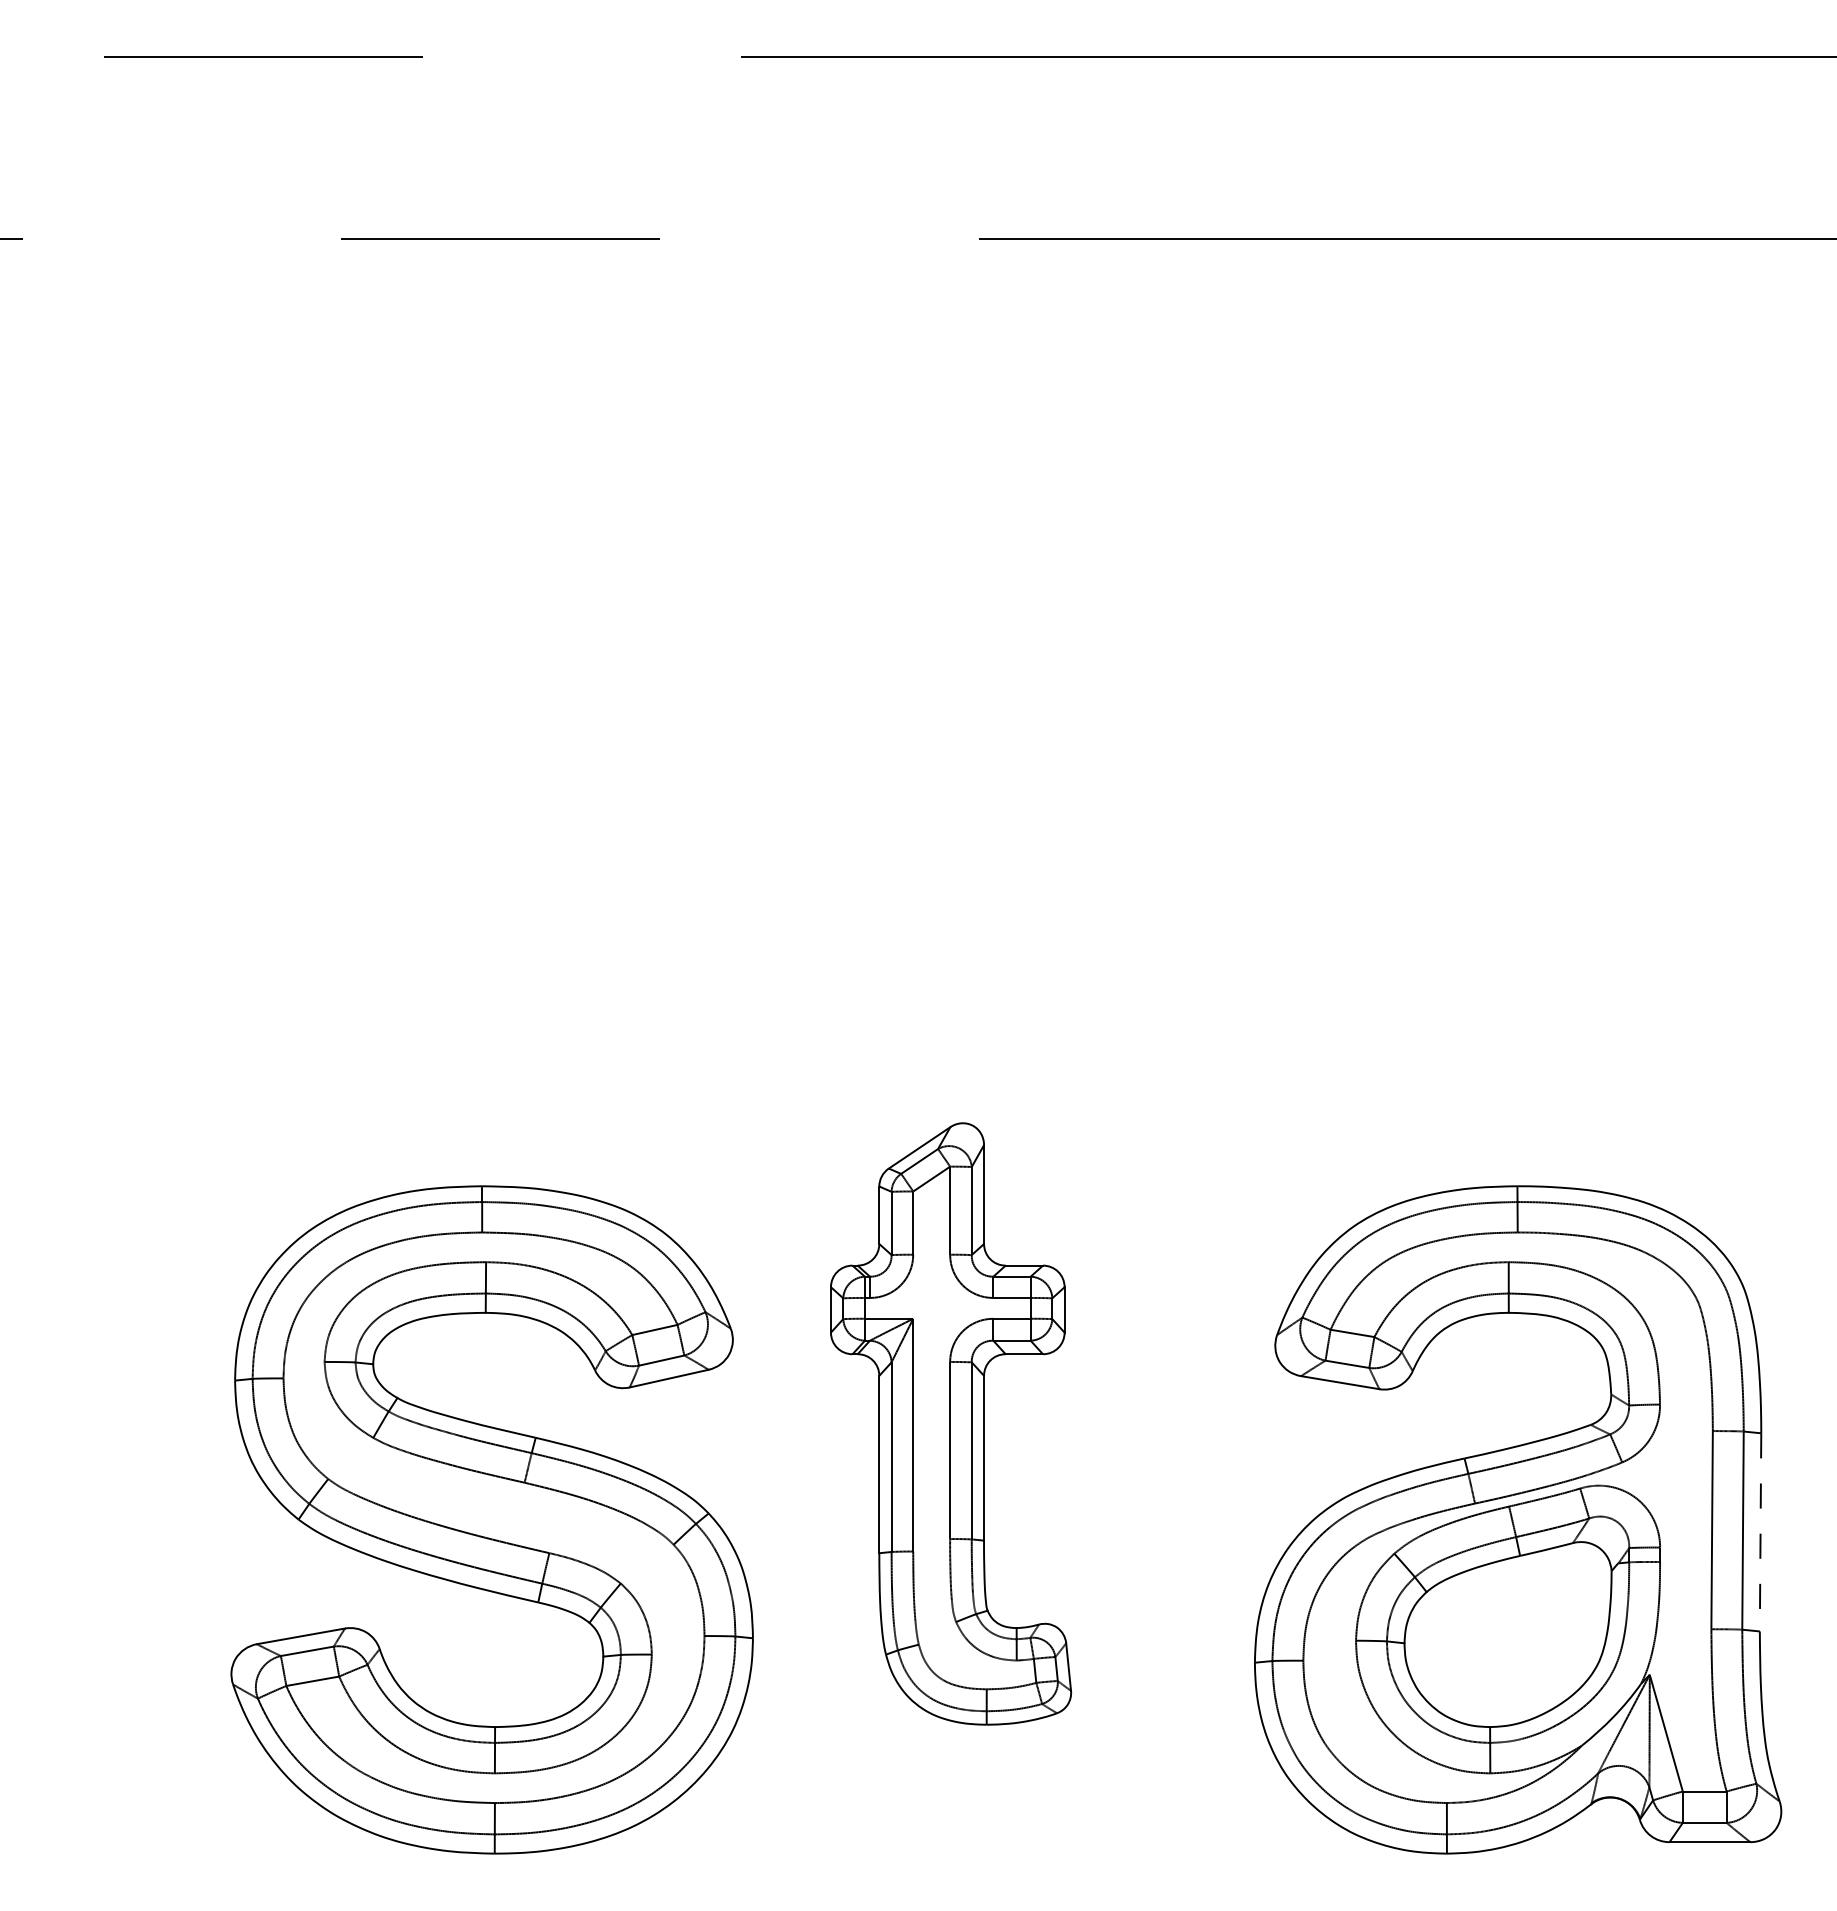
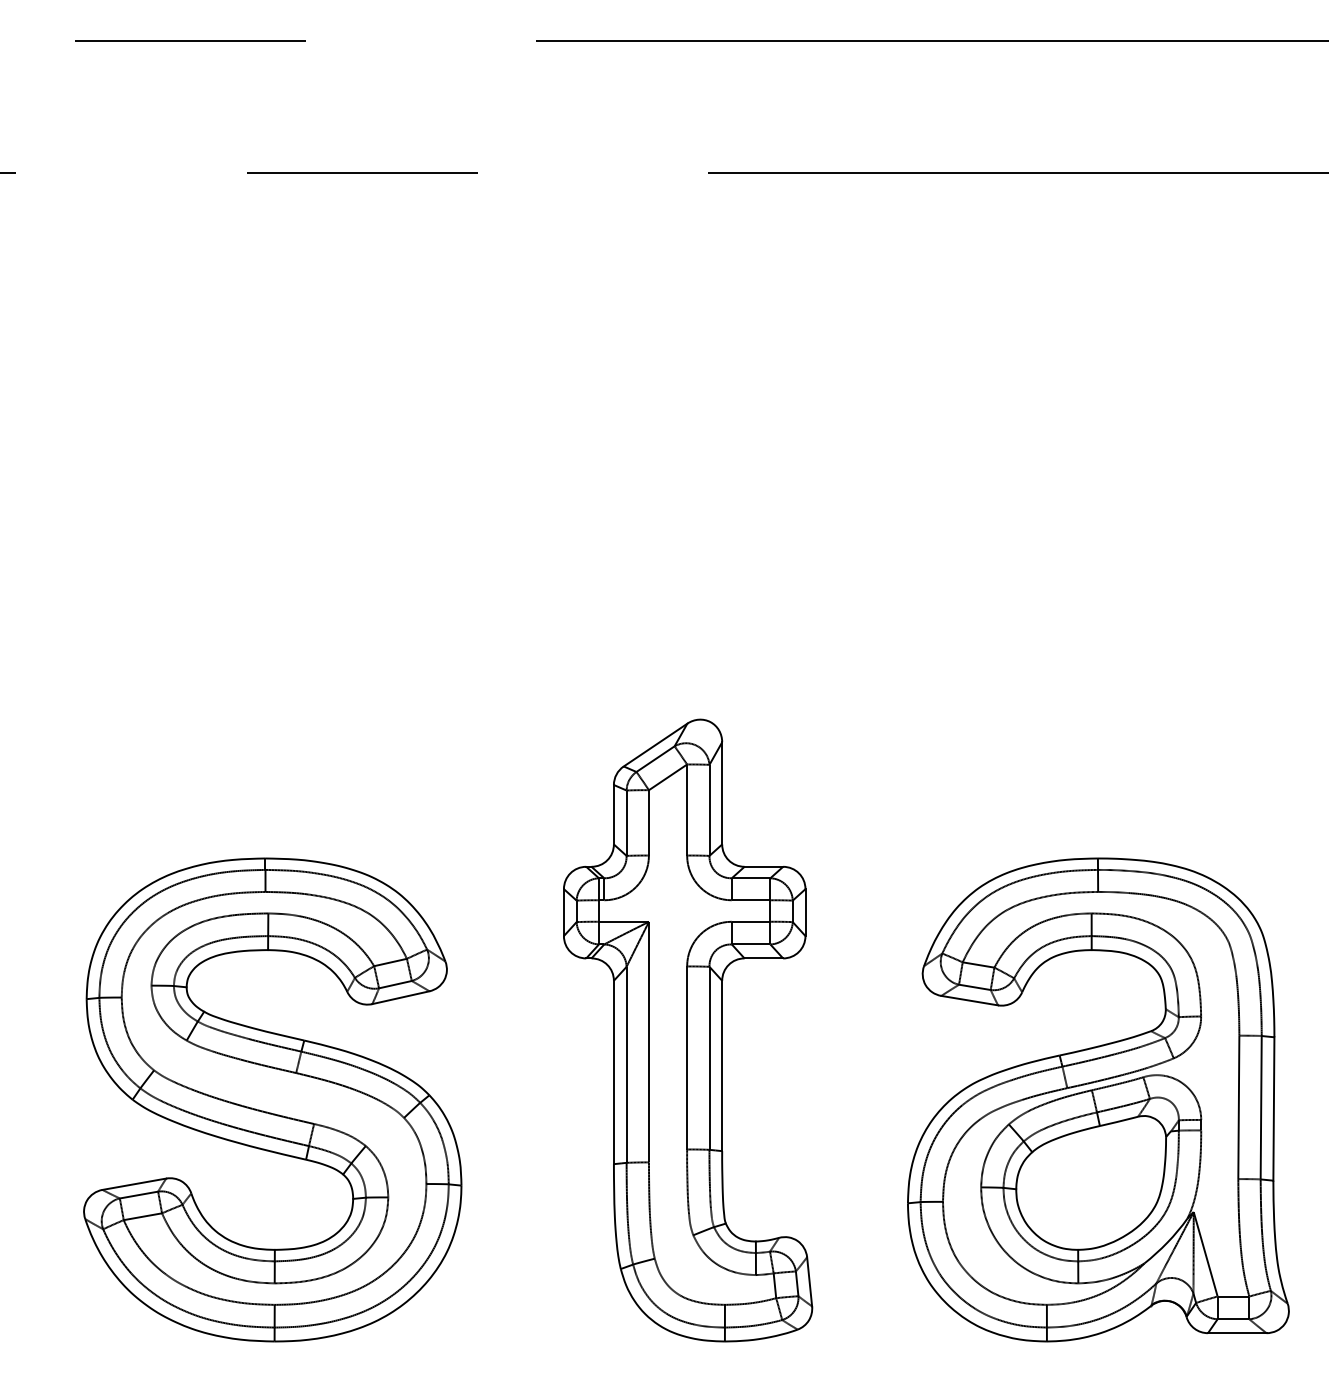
part: (950, 1423) -> (687, 1030), size x1.43
part: (491, 1519) -> (272, 1099), moved
line: (1760, 1532) -> (1273, 1109), dashed -> solid

